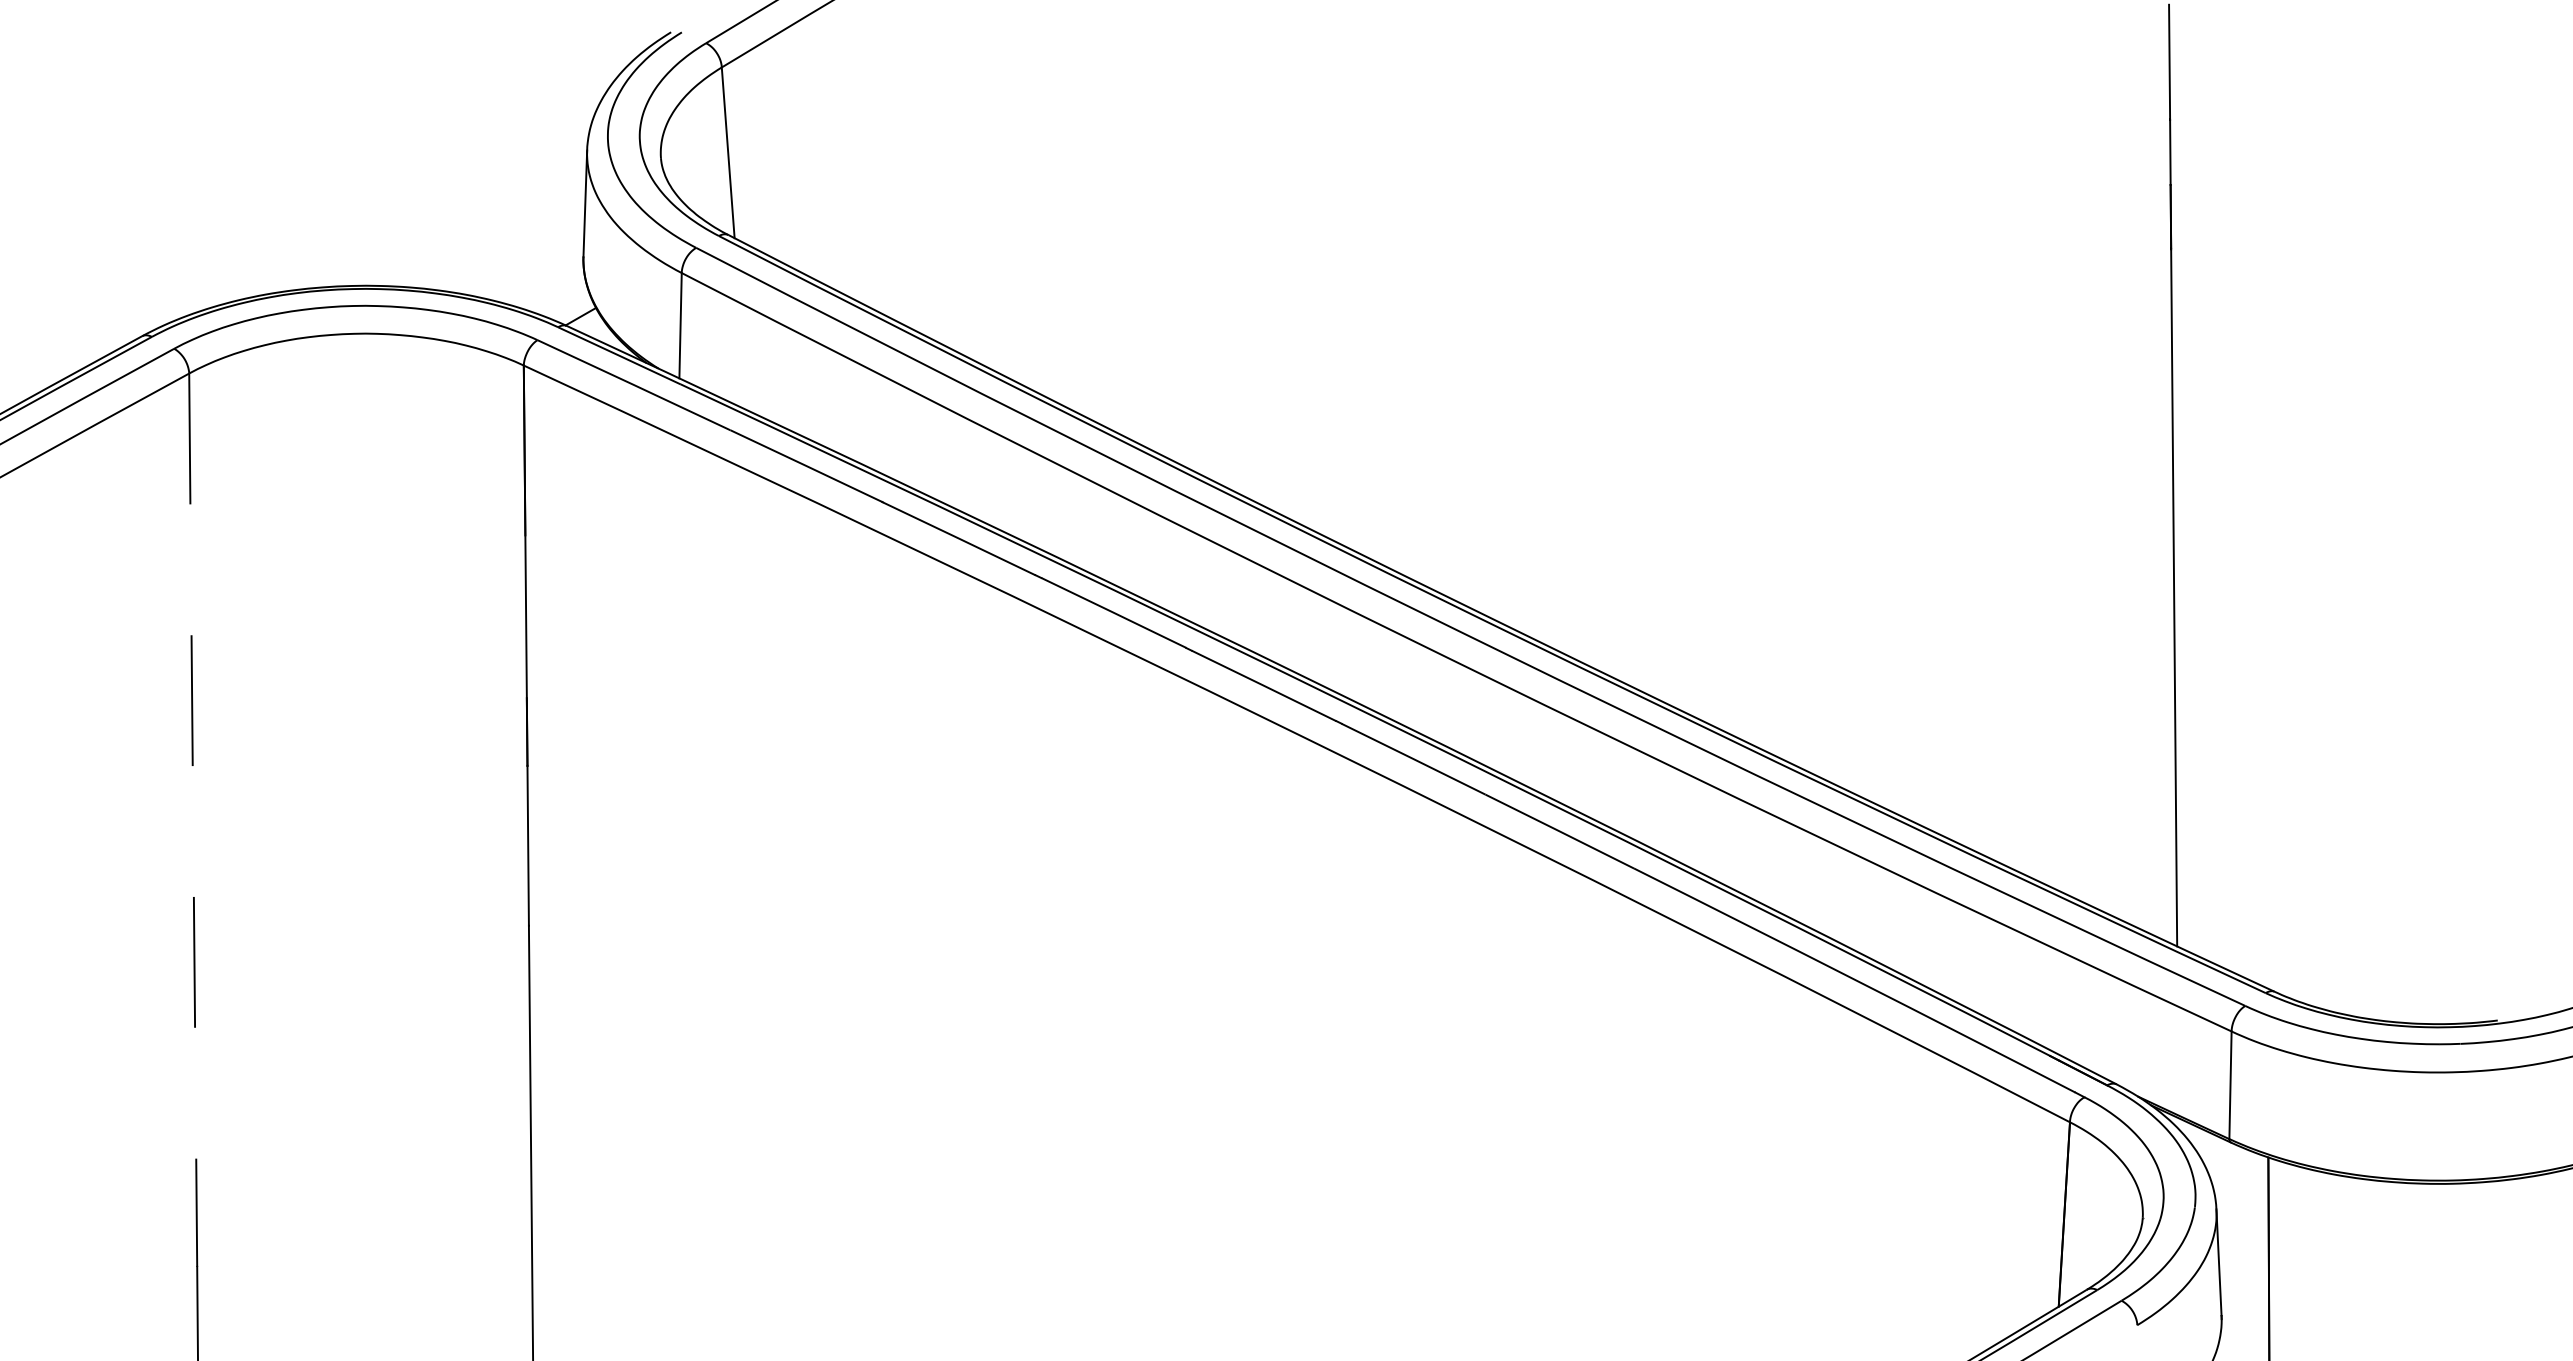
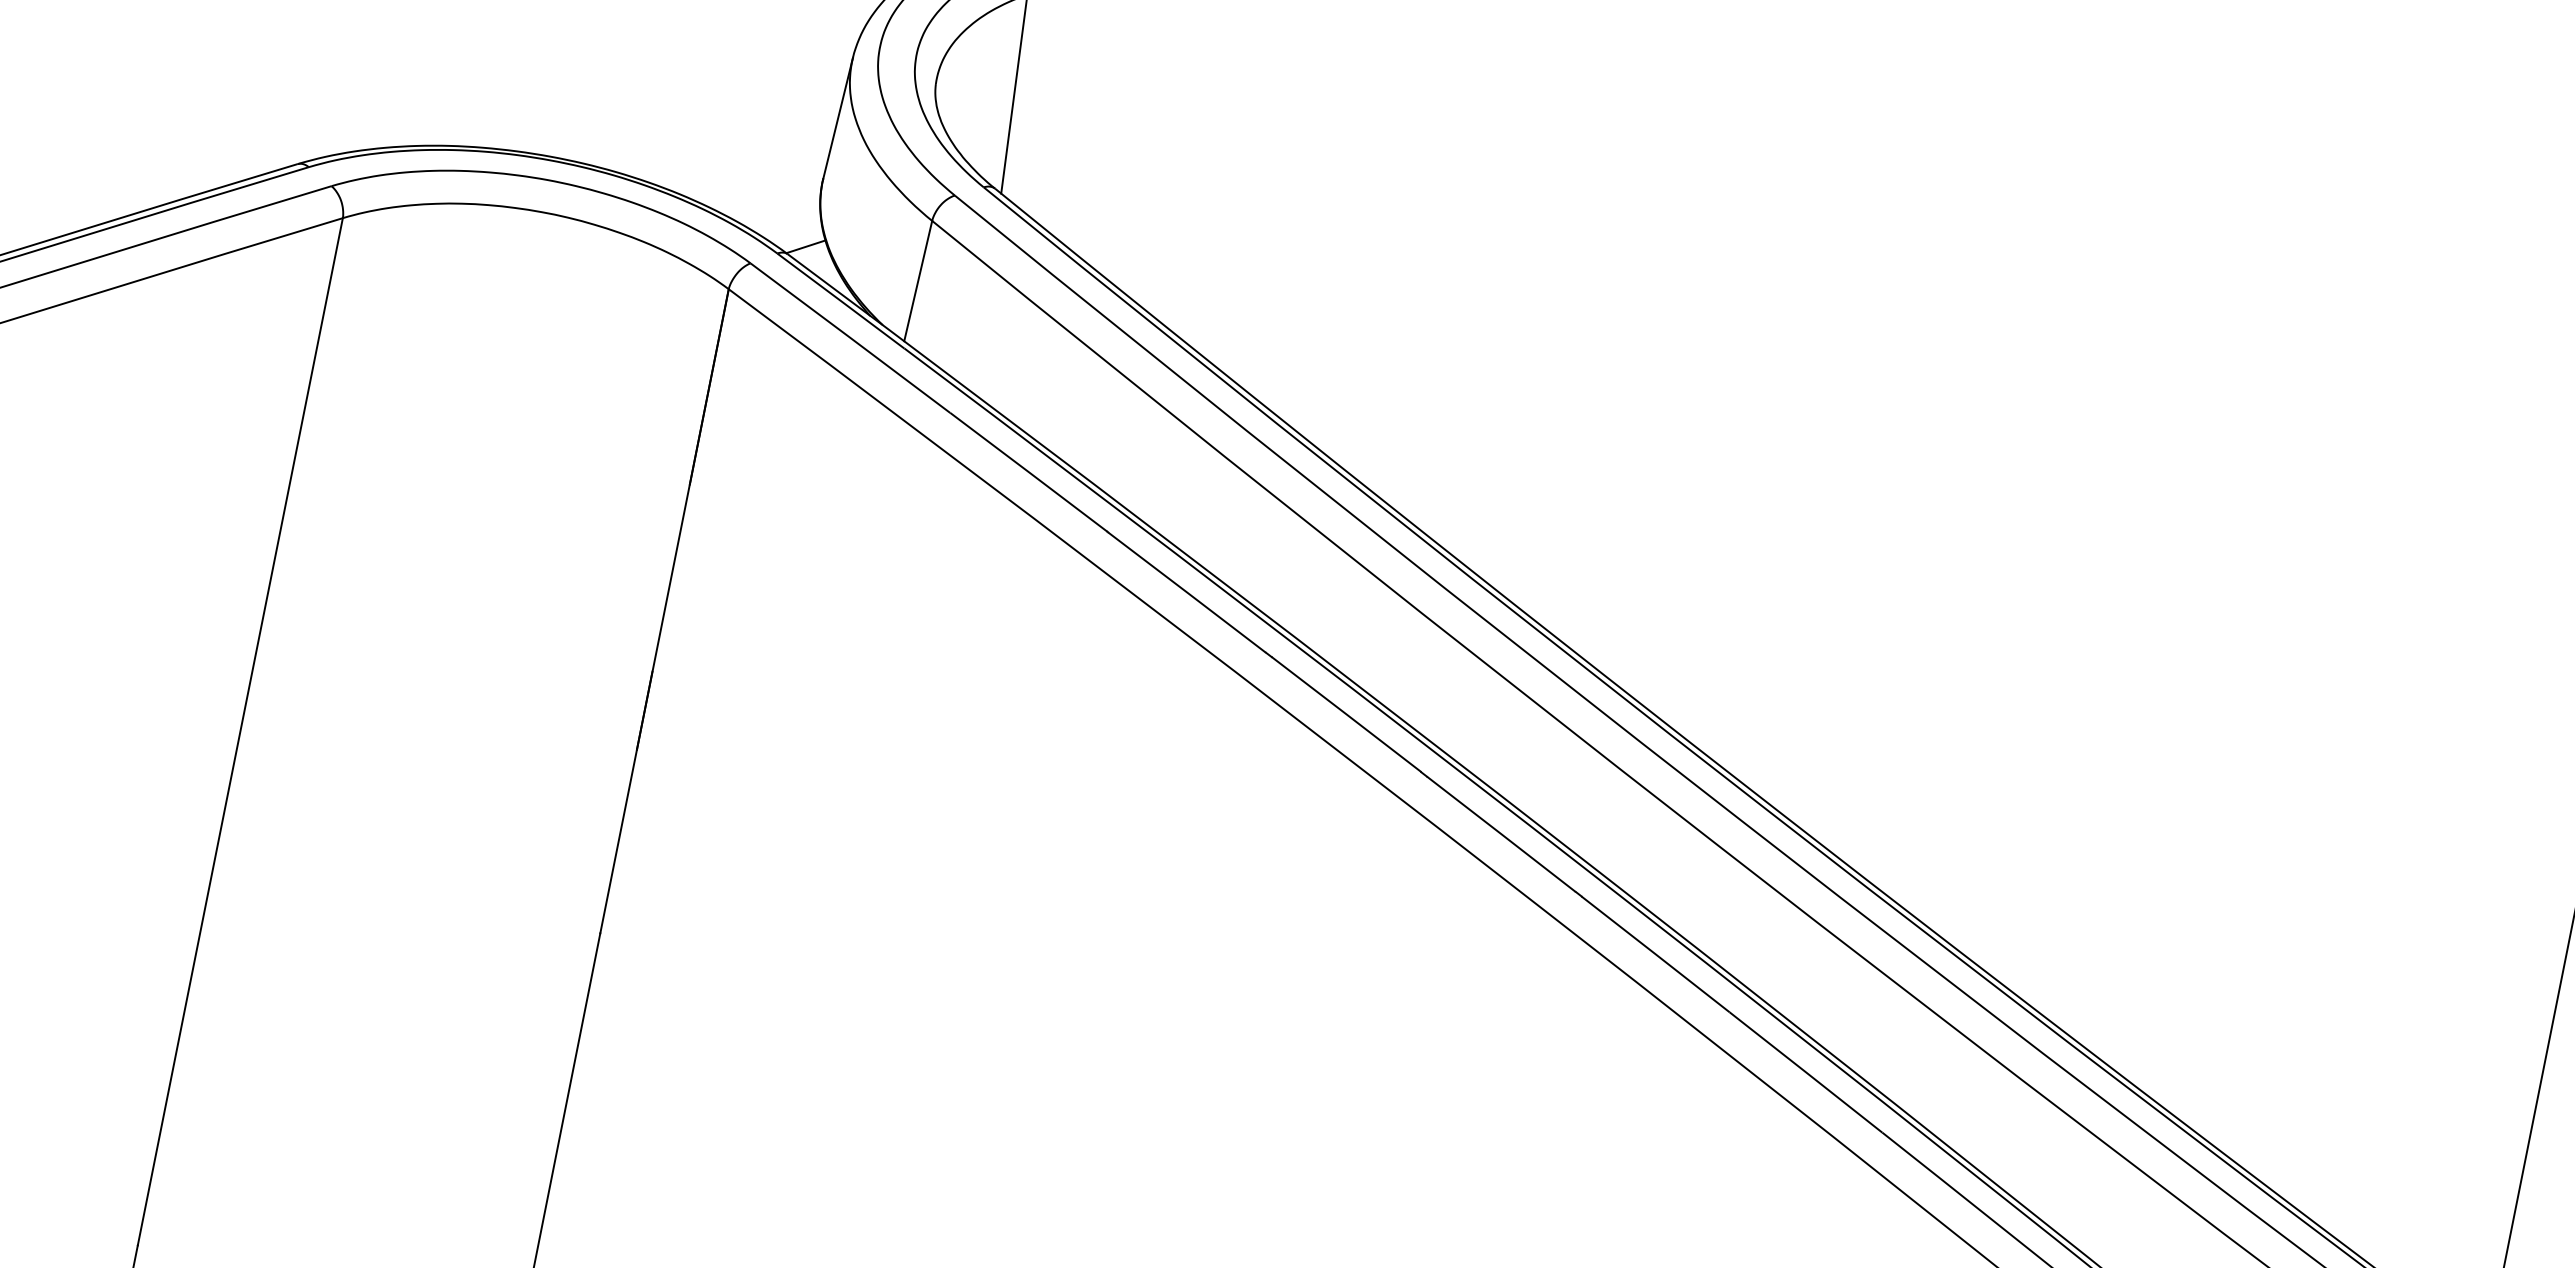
line: (193, 820) -> (240, 732), dashed -> solid

